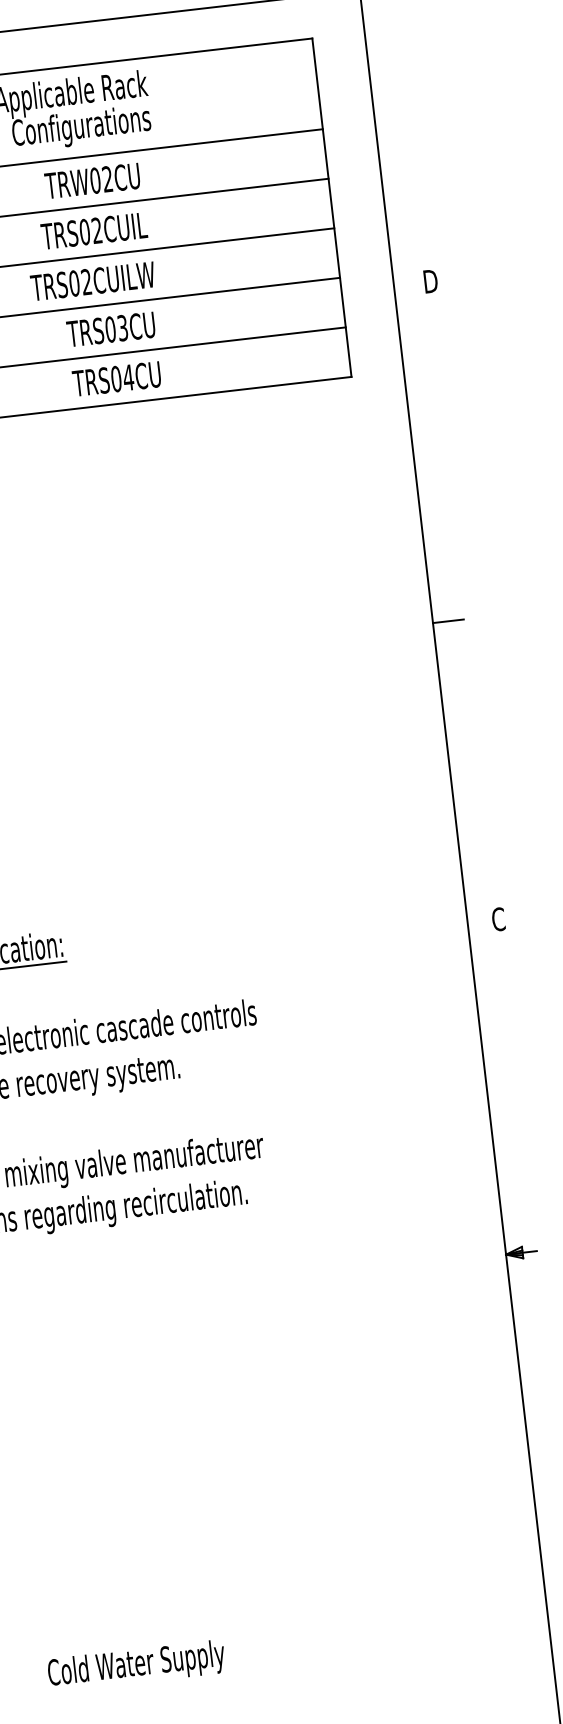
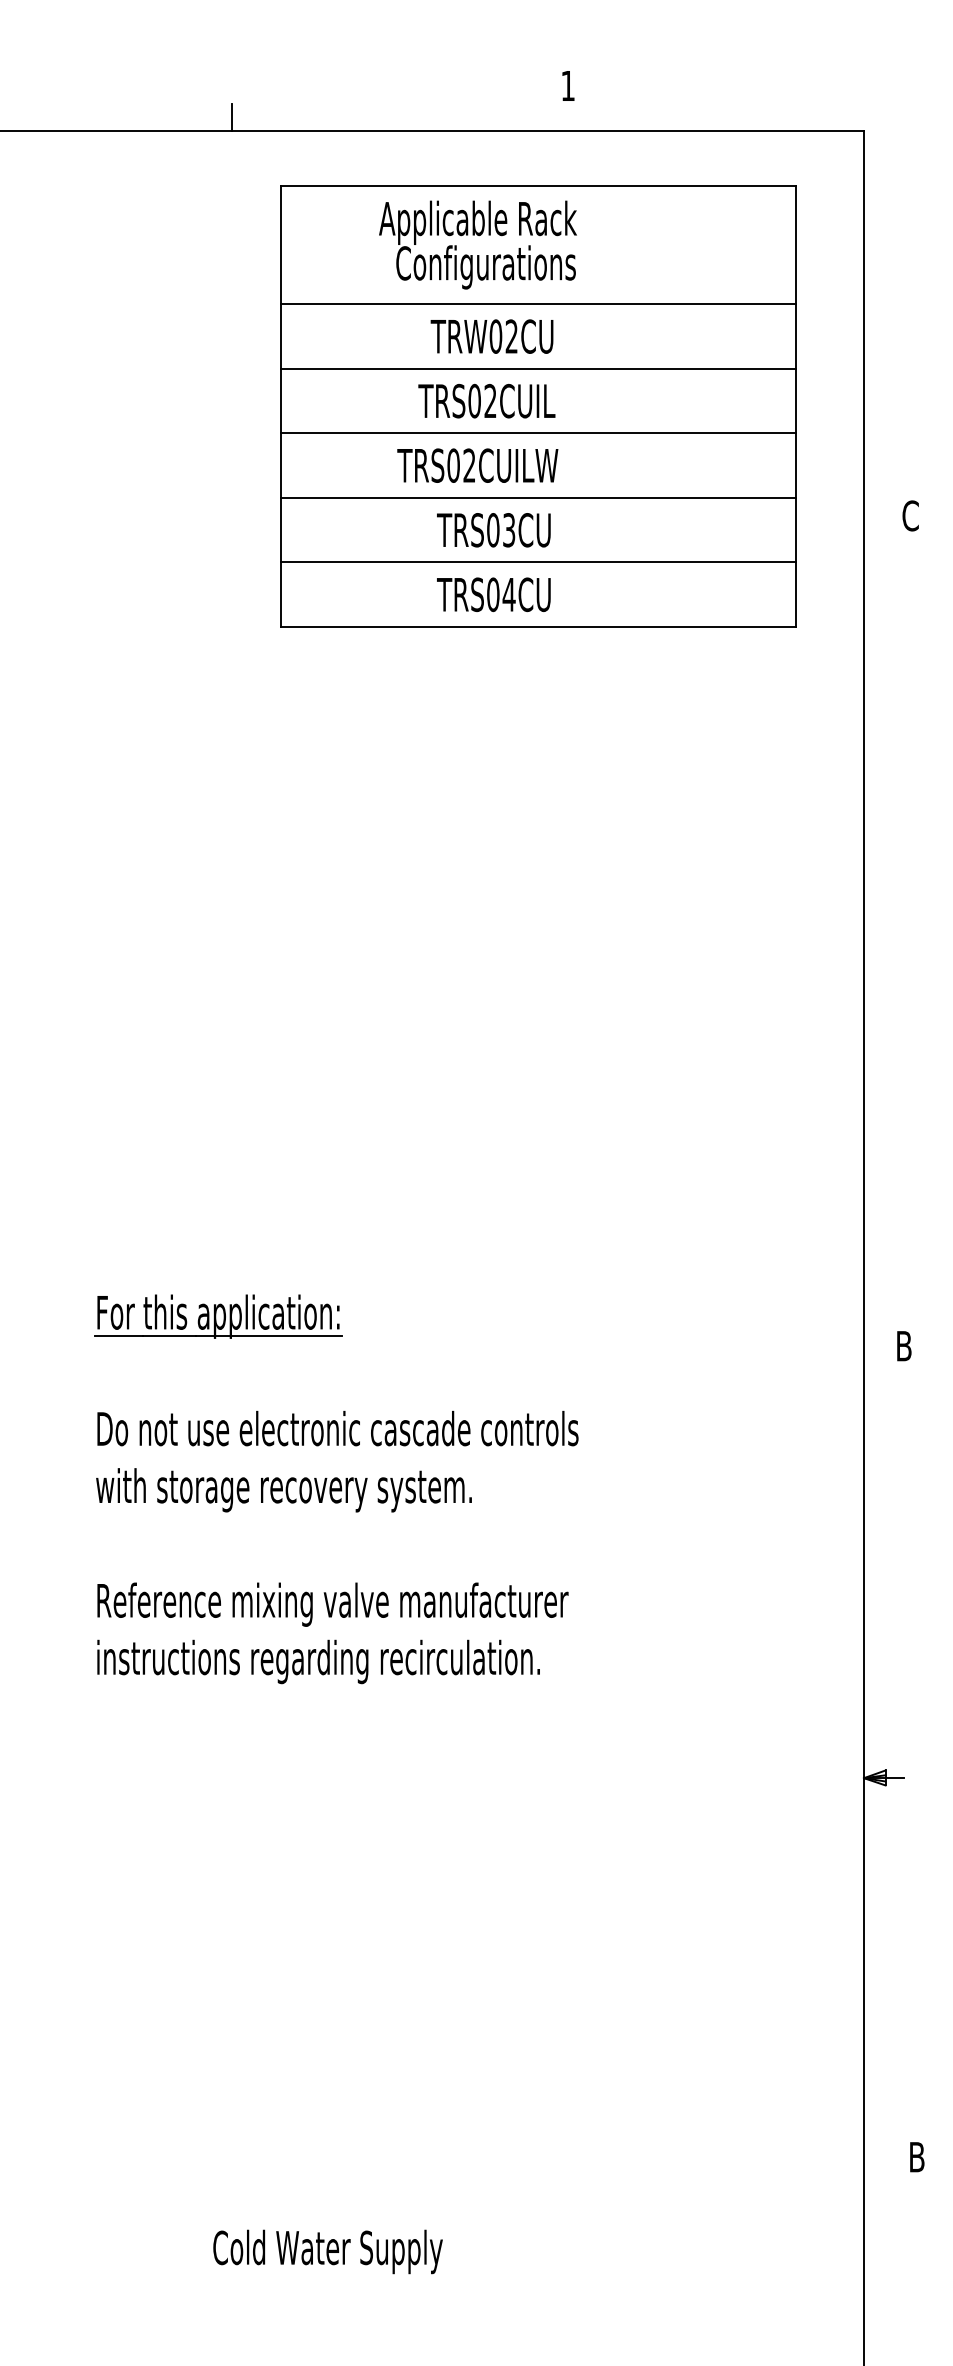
text: (430, 281) -> (911, 515), D -> C
line: (448, 621) -> (884, 955), removed
text: (498, 918) -> (904, 1345), C -> B

